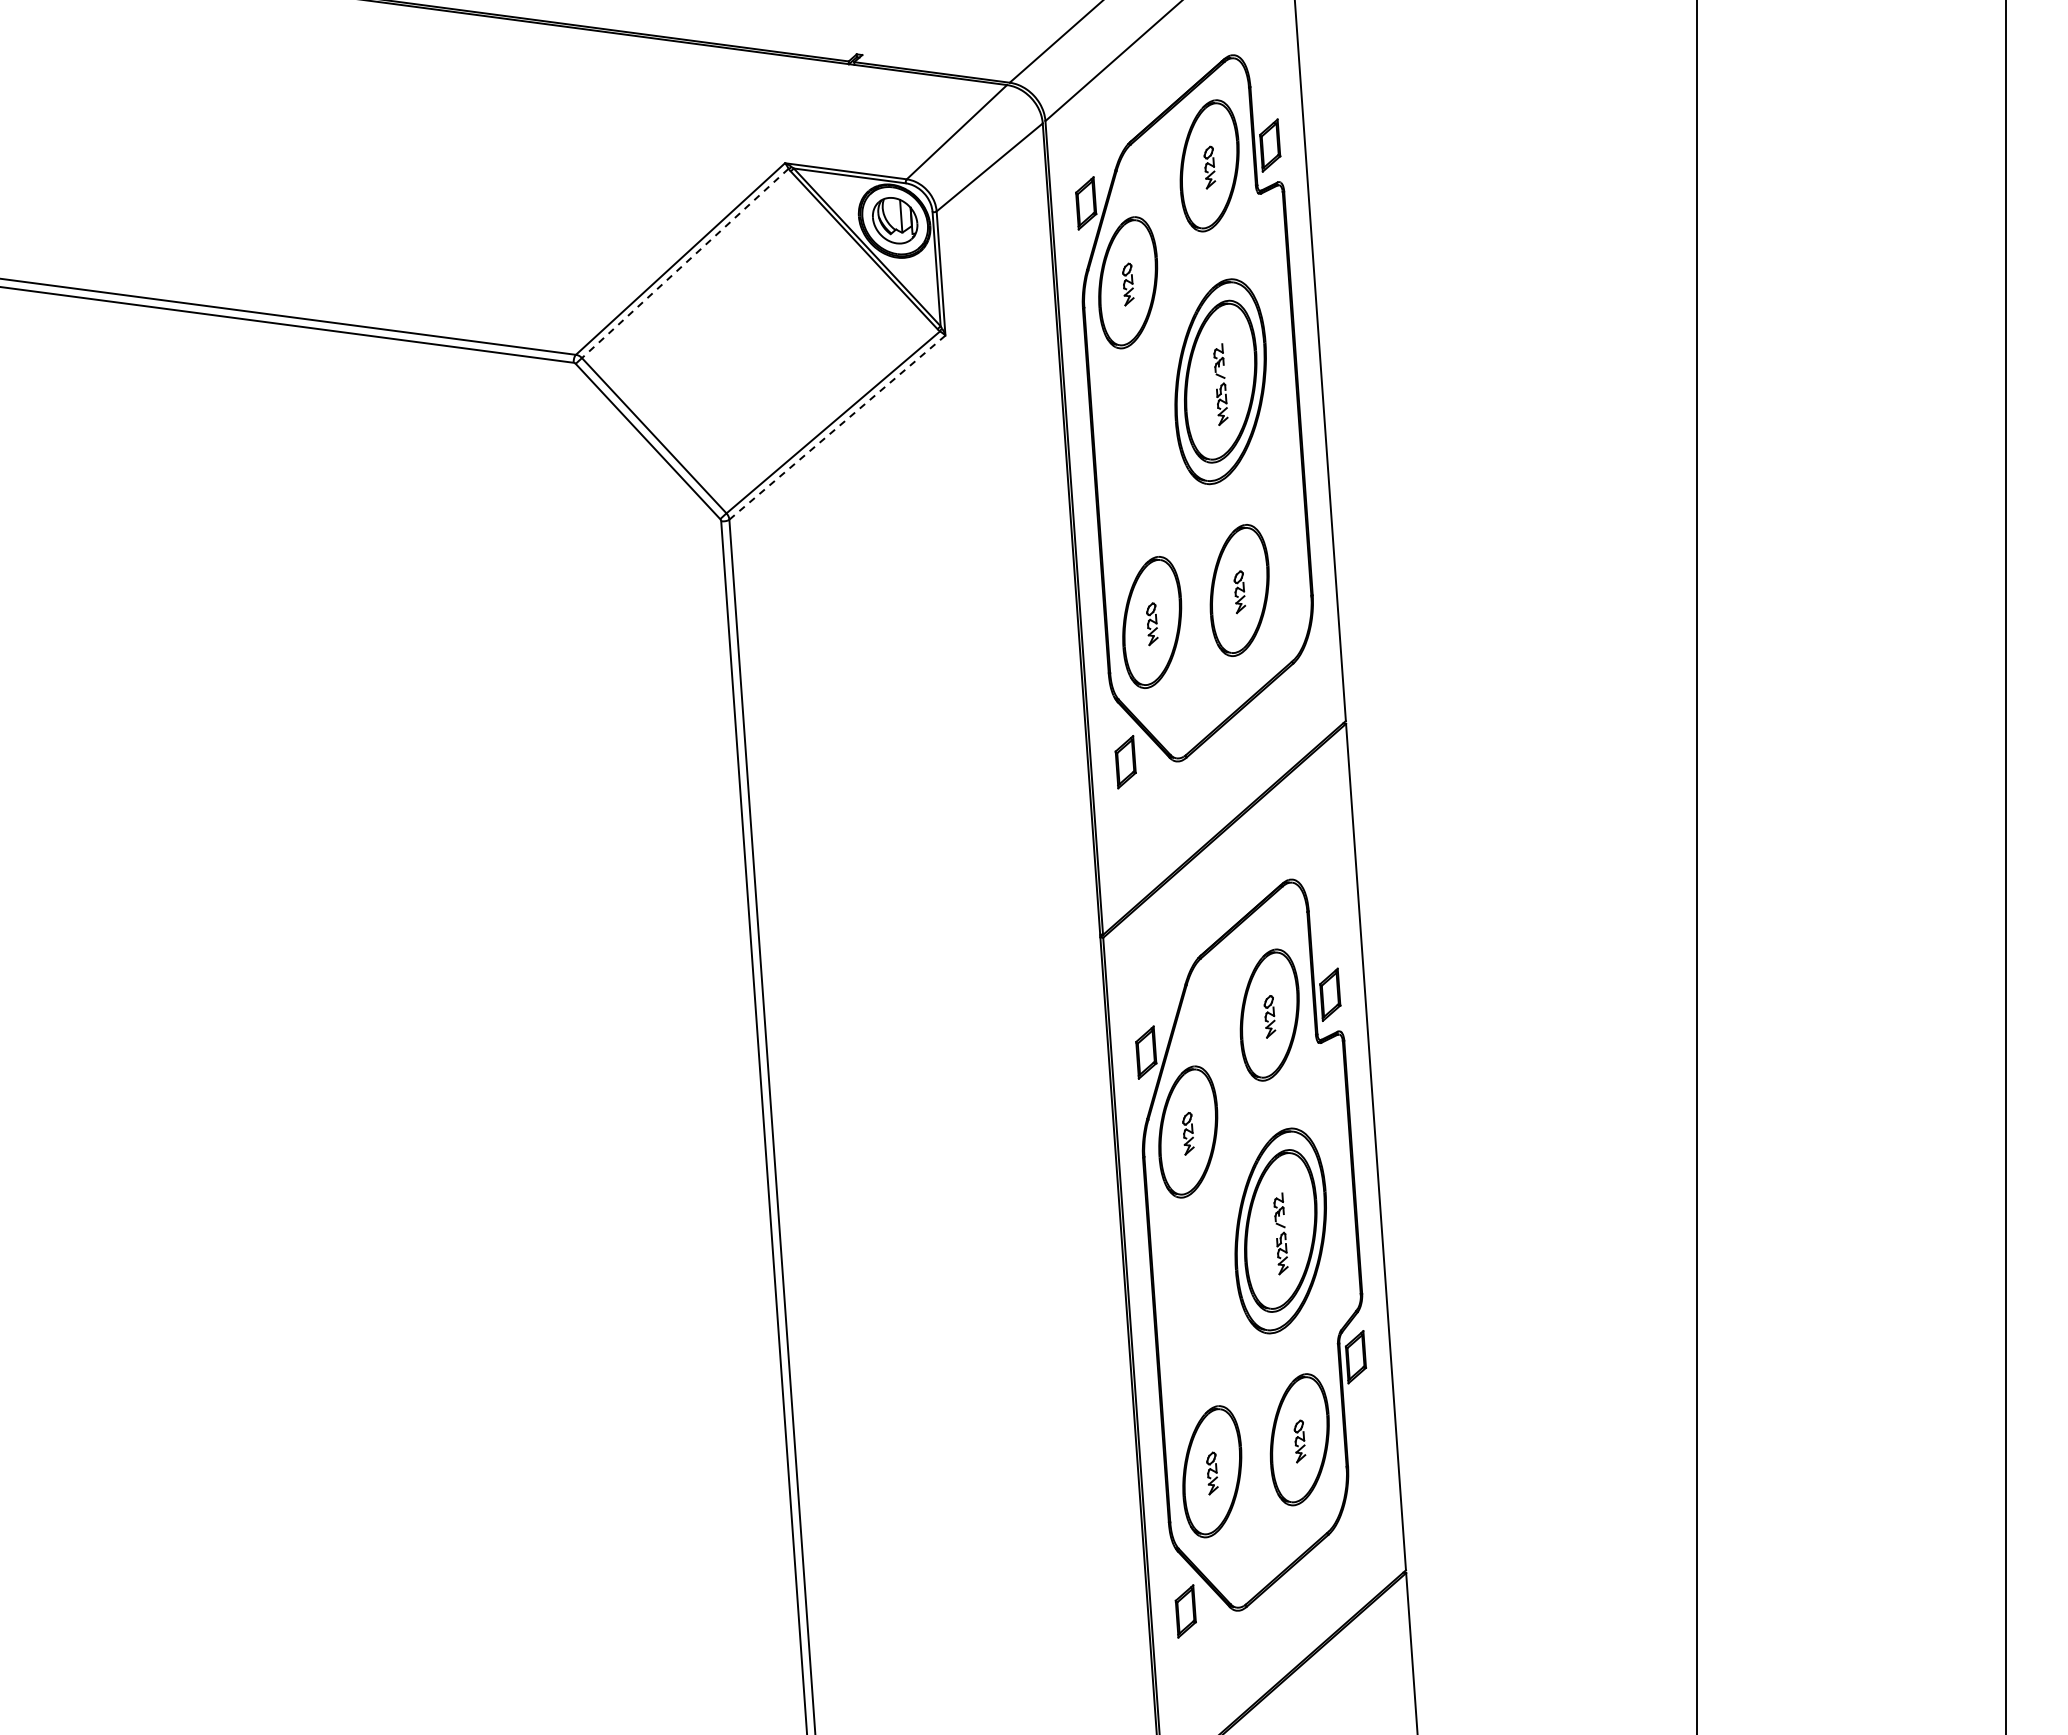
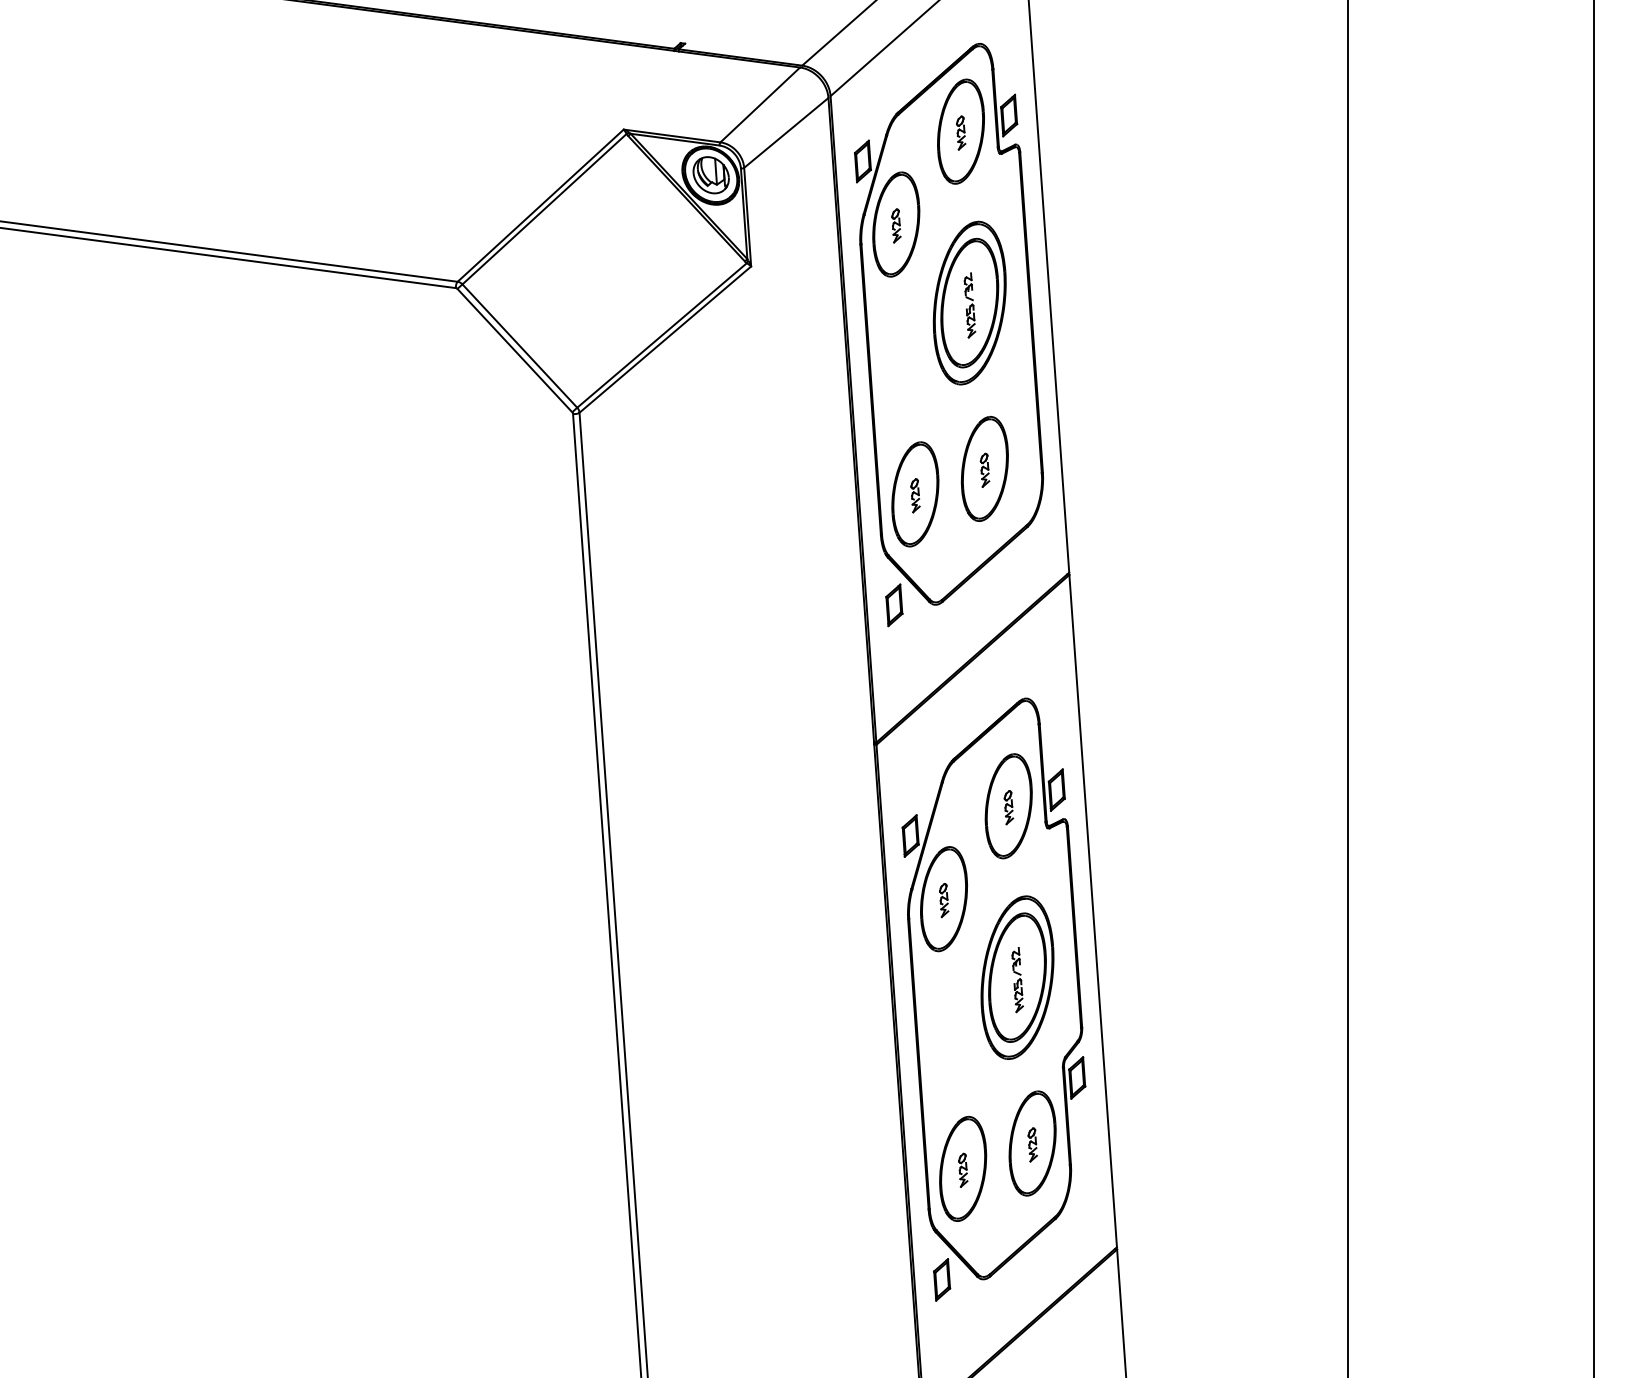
line: (684, 263) -> (543, 209), dashed -> solid
line: (837, 427) -> (665, 339), dashed -> solid

